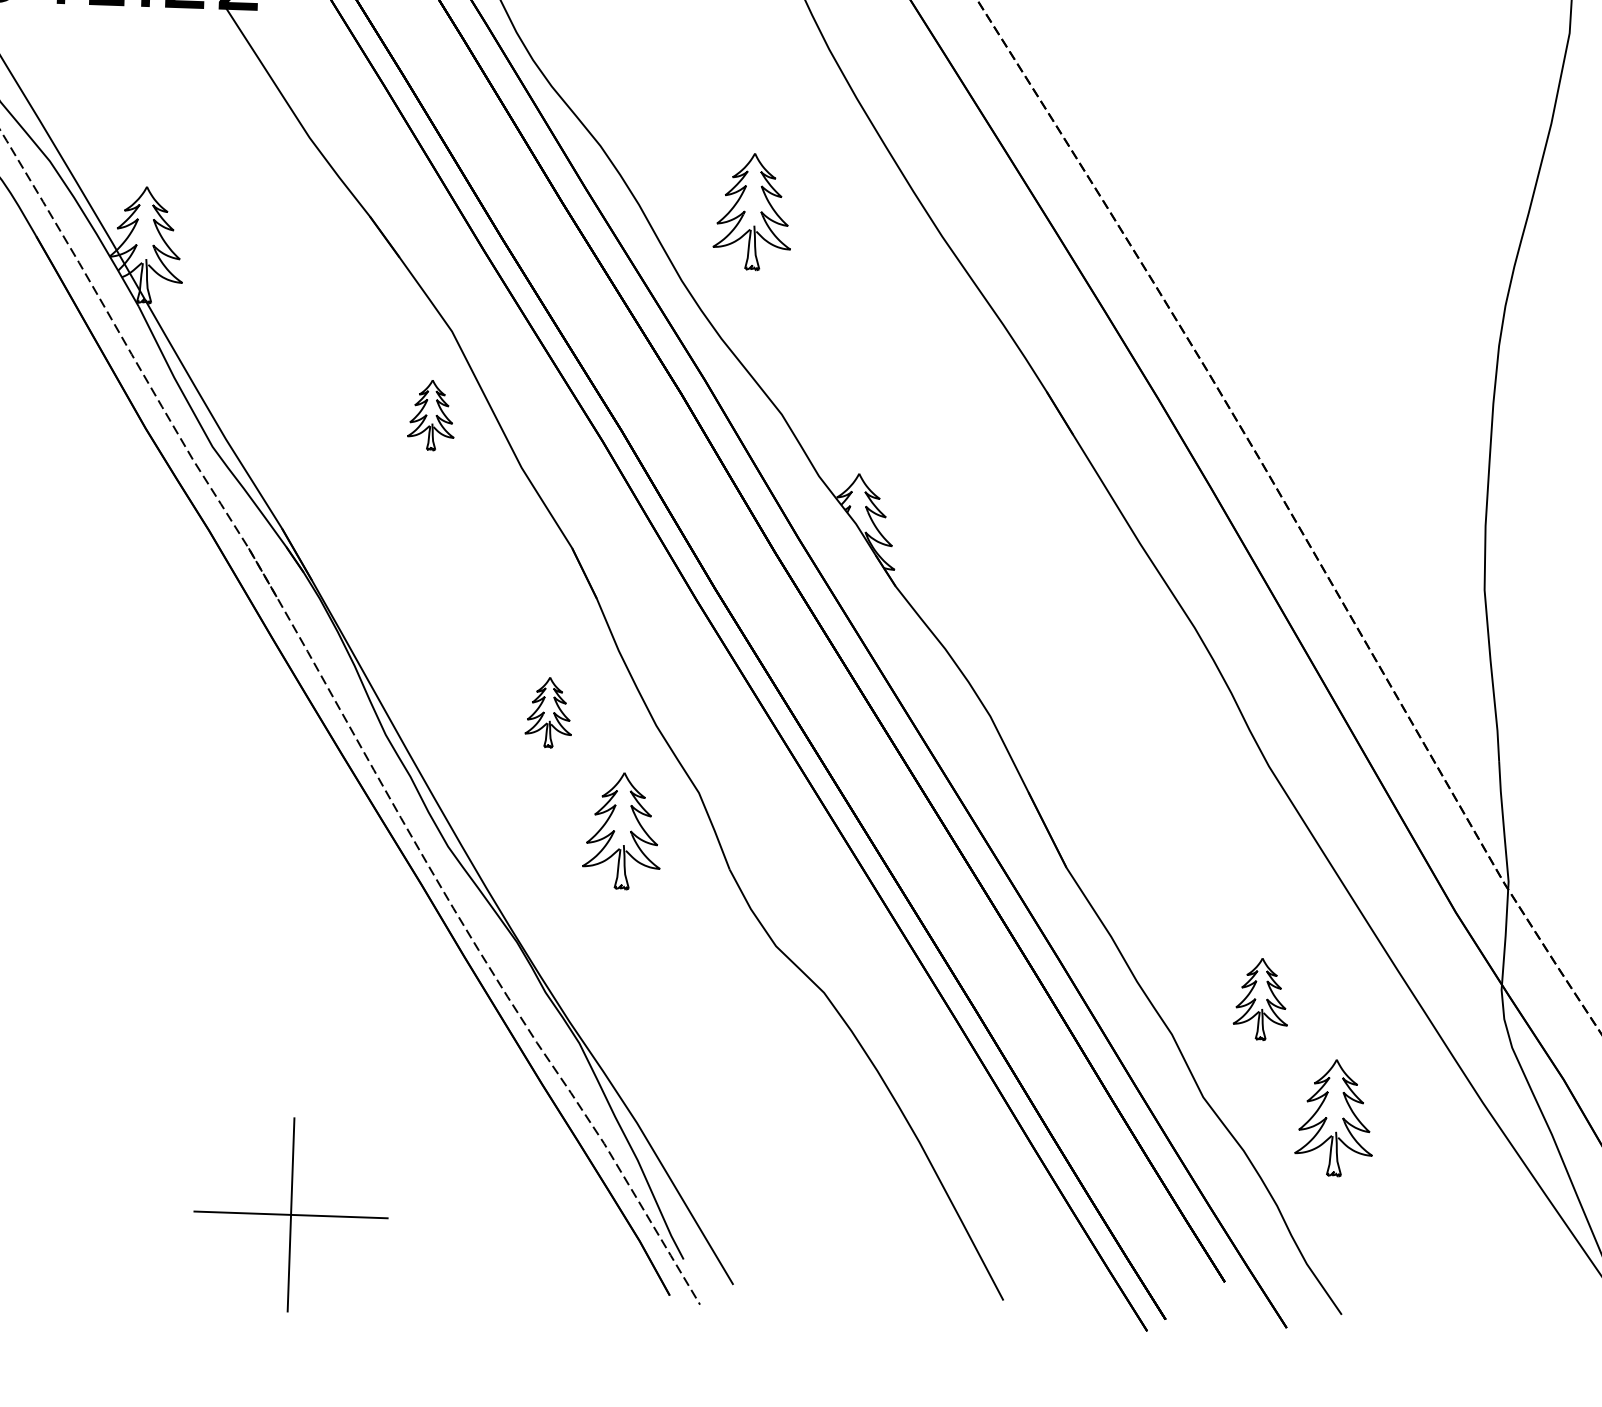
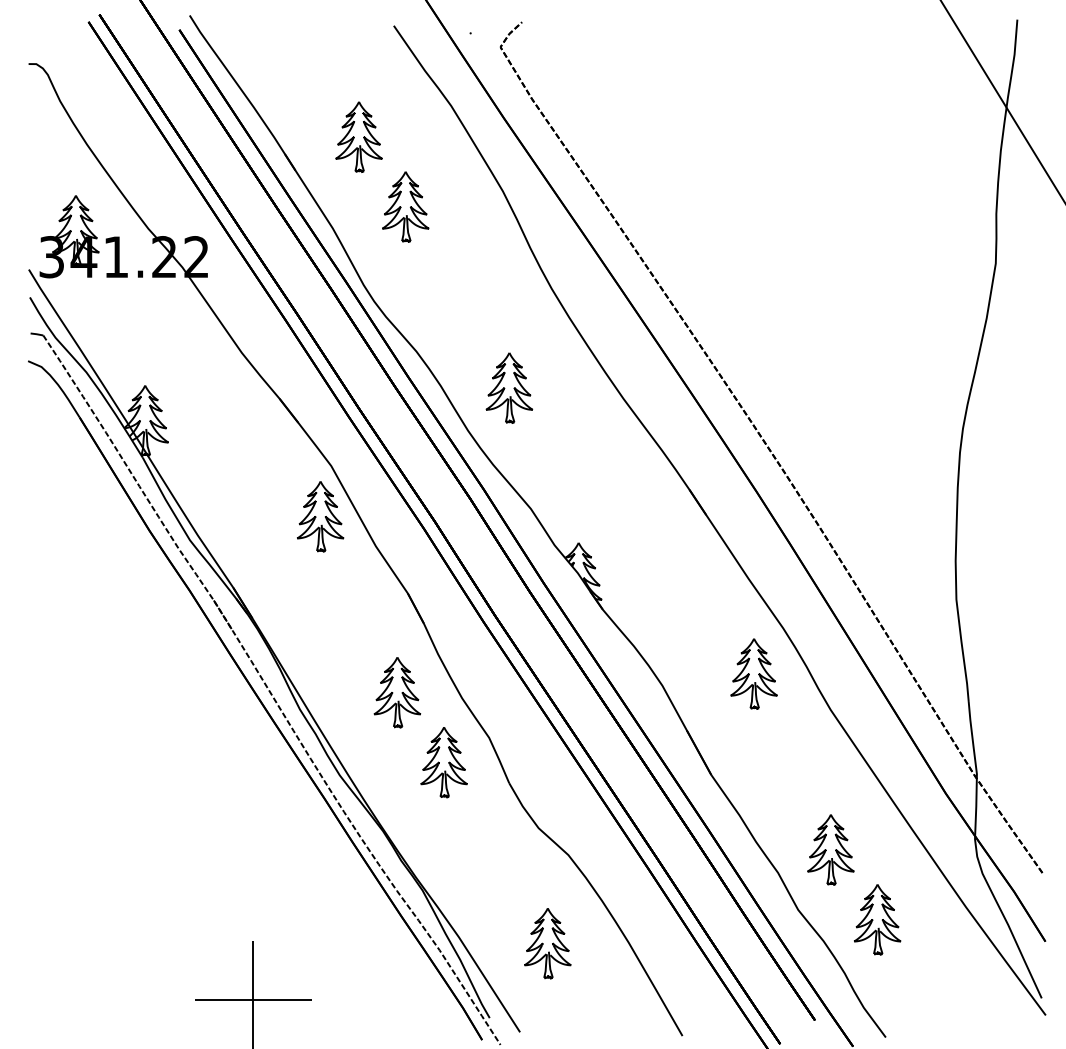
part: (431, 414) -> (320, 516), size x1.67
part: (1142, 701) -> (753, 673), added
part: (549, 712) -> (397, 692), size x1.67
part: (1260, 998) -> (830, 849), size x1.43
part: (784, 1138) -> (547, 943), added

